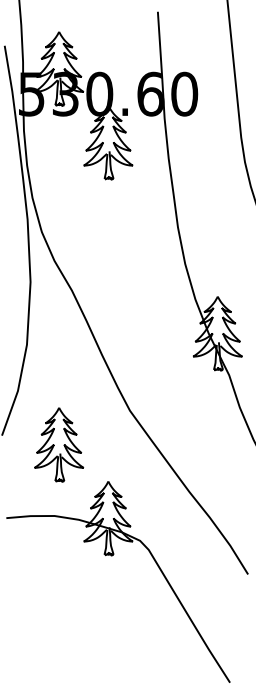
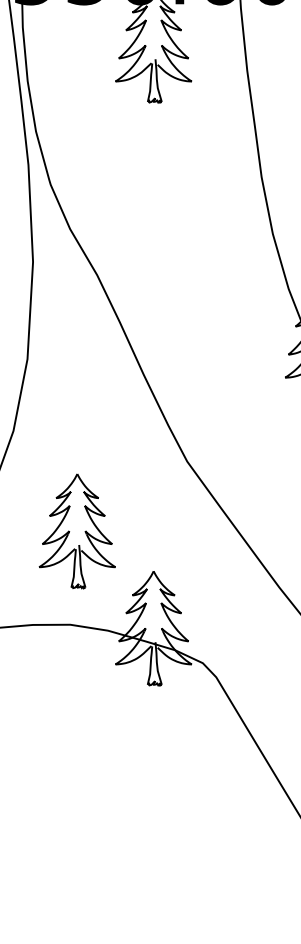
part: (59, 444) -> (77, 530), moved

